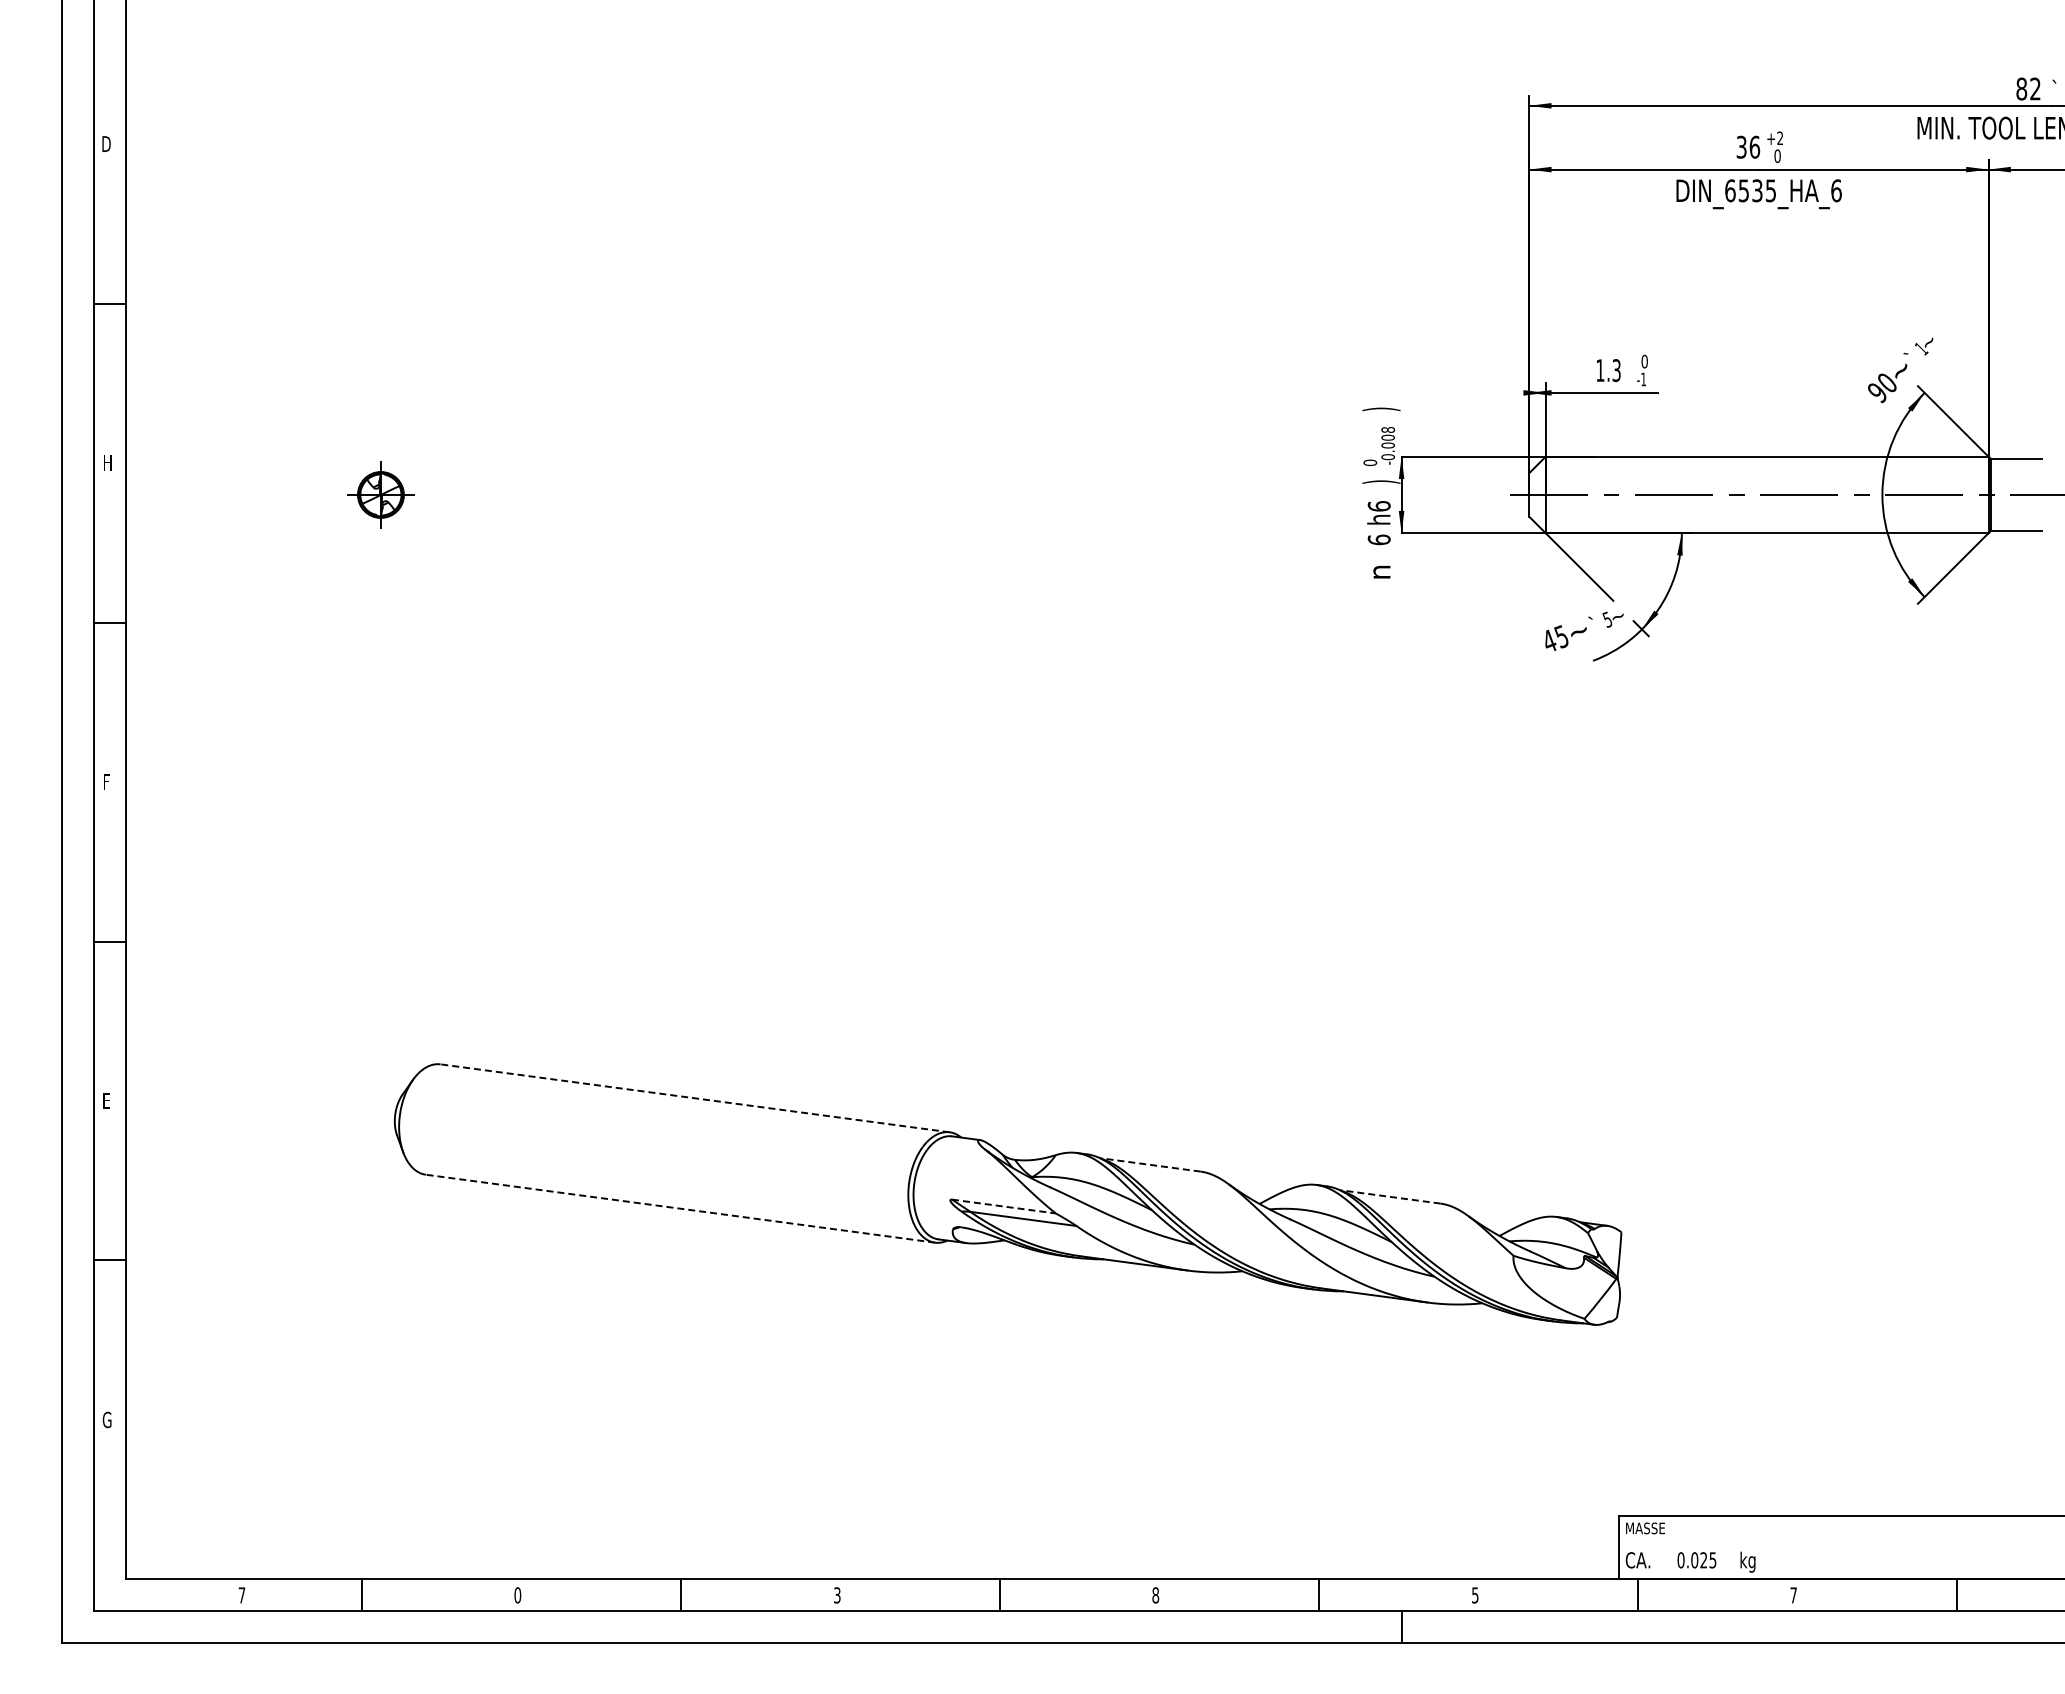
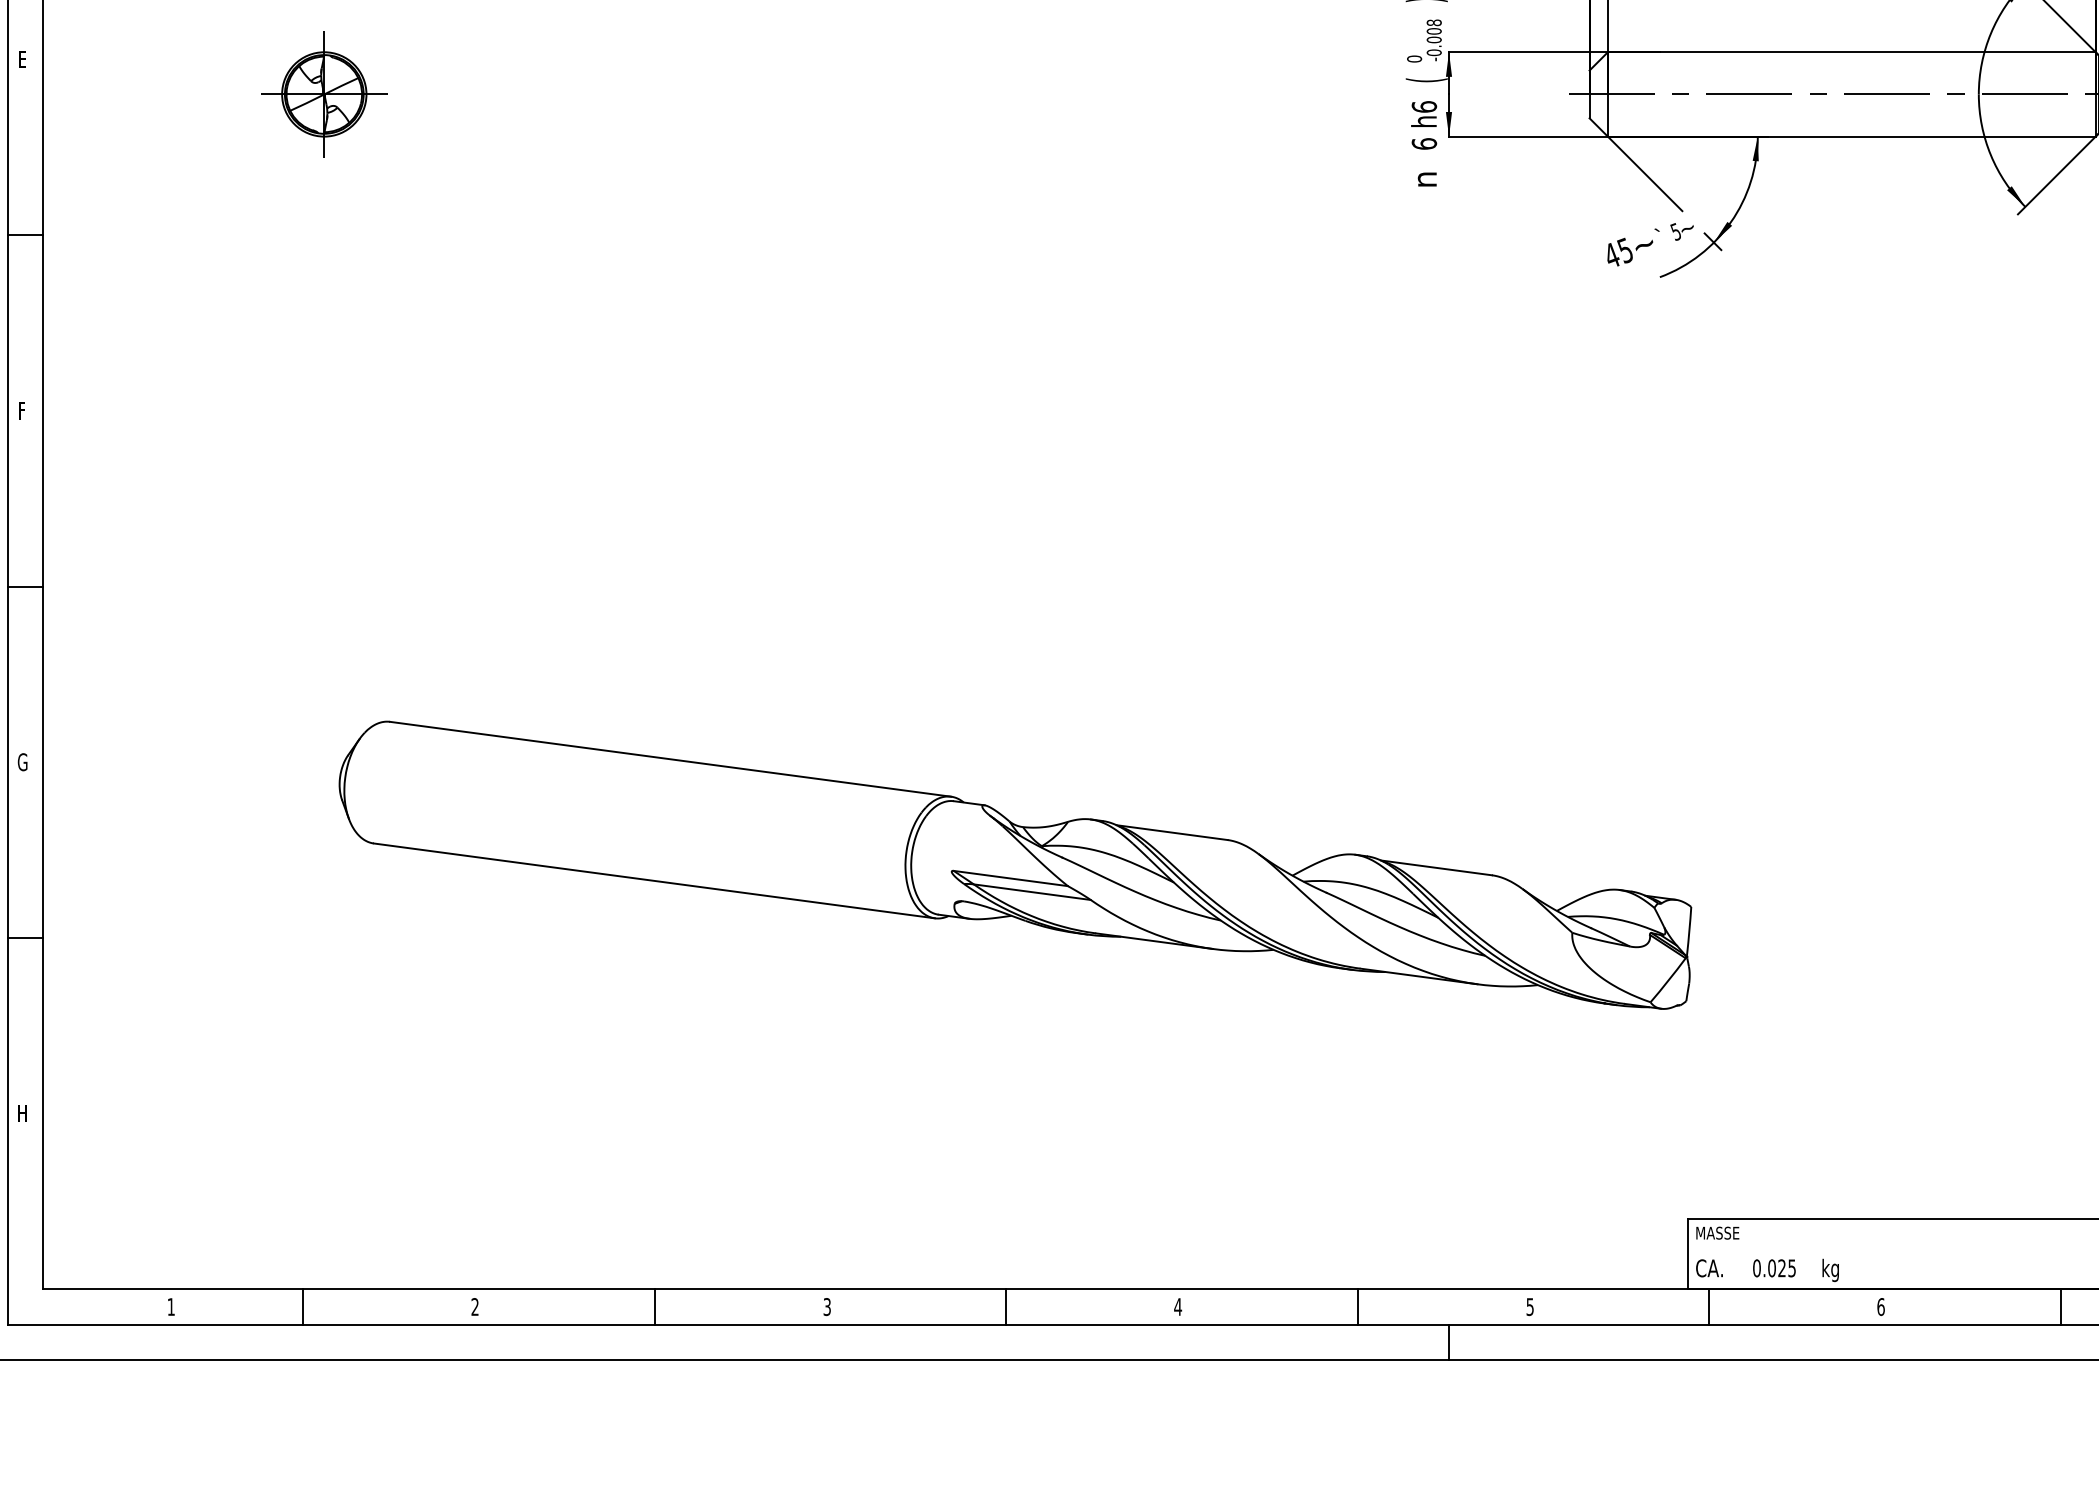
text: (108, 462) -> (24, 58), H -> E
text: (1381, 481) -> (1426, 79), ) -> (
part: (380, 494) -> (323, 93), size x1.67
line: (695, 1098) -> (670, 759), dashed -> solid
text: (106, 1100) -> (21, 761), E -> G
line: (1150, 1164) -> (1172, 832), dashed -> solid
line: (1390, 1196) -> (1436, 867), dashed -> solid
line: (1004, 1206) -> (1011, 878), dashed -> solid
line: (680, 1208) -> (654, 880), dashed -> solid
text: (106, 1419) -> (21, 1113), G -> H
text: (241, 1595) -> (170, 1307), 7 -> 1
text: (517, 1595) -> (474, 1307), 0 -> 2
text: (1155, 1595) -> (1177, 1307), 8 -> 4
text: (1793, 1595) -> (1880, 1307), 7 -> 6

